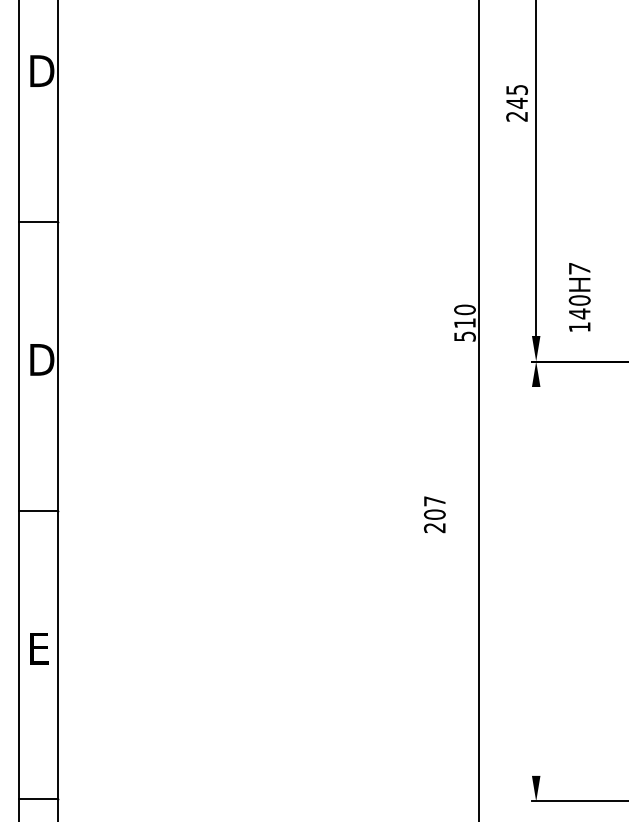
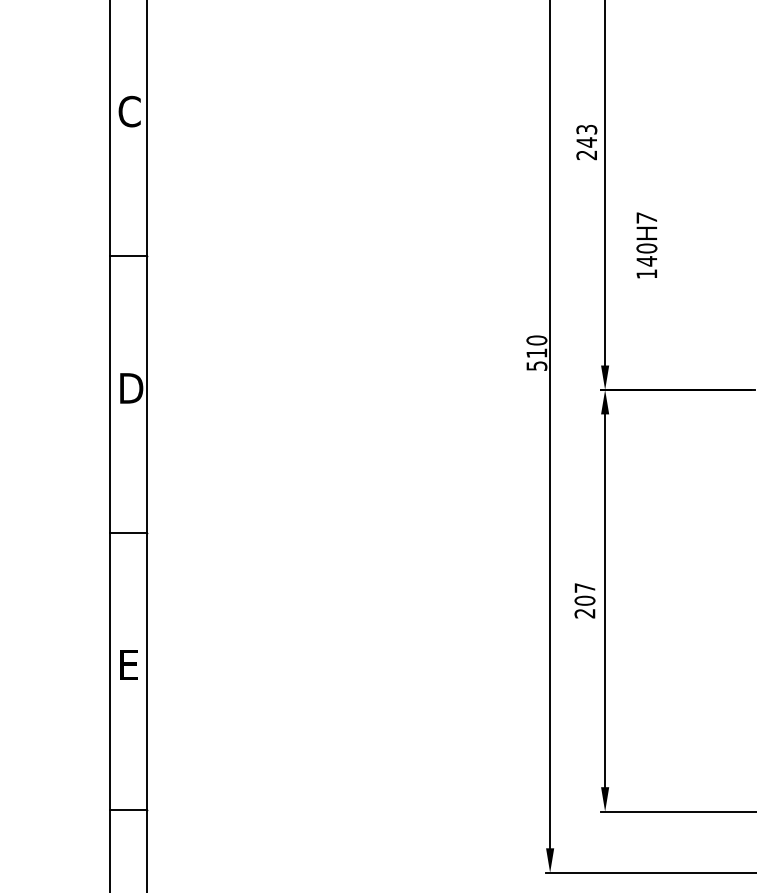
text: (41, 71) -> (130, 111), D -> C
text: (516, 89) -> (586, 129), 245 -> 243
text: (579, 297) -> (646, 245), moved
text: (434, 514) -> (584, 600), moved
line: (536, 581) -> (605, 600), added

